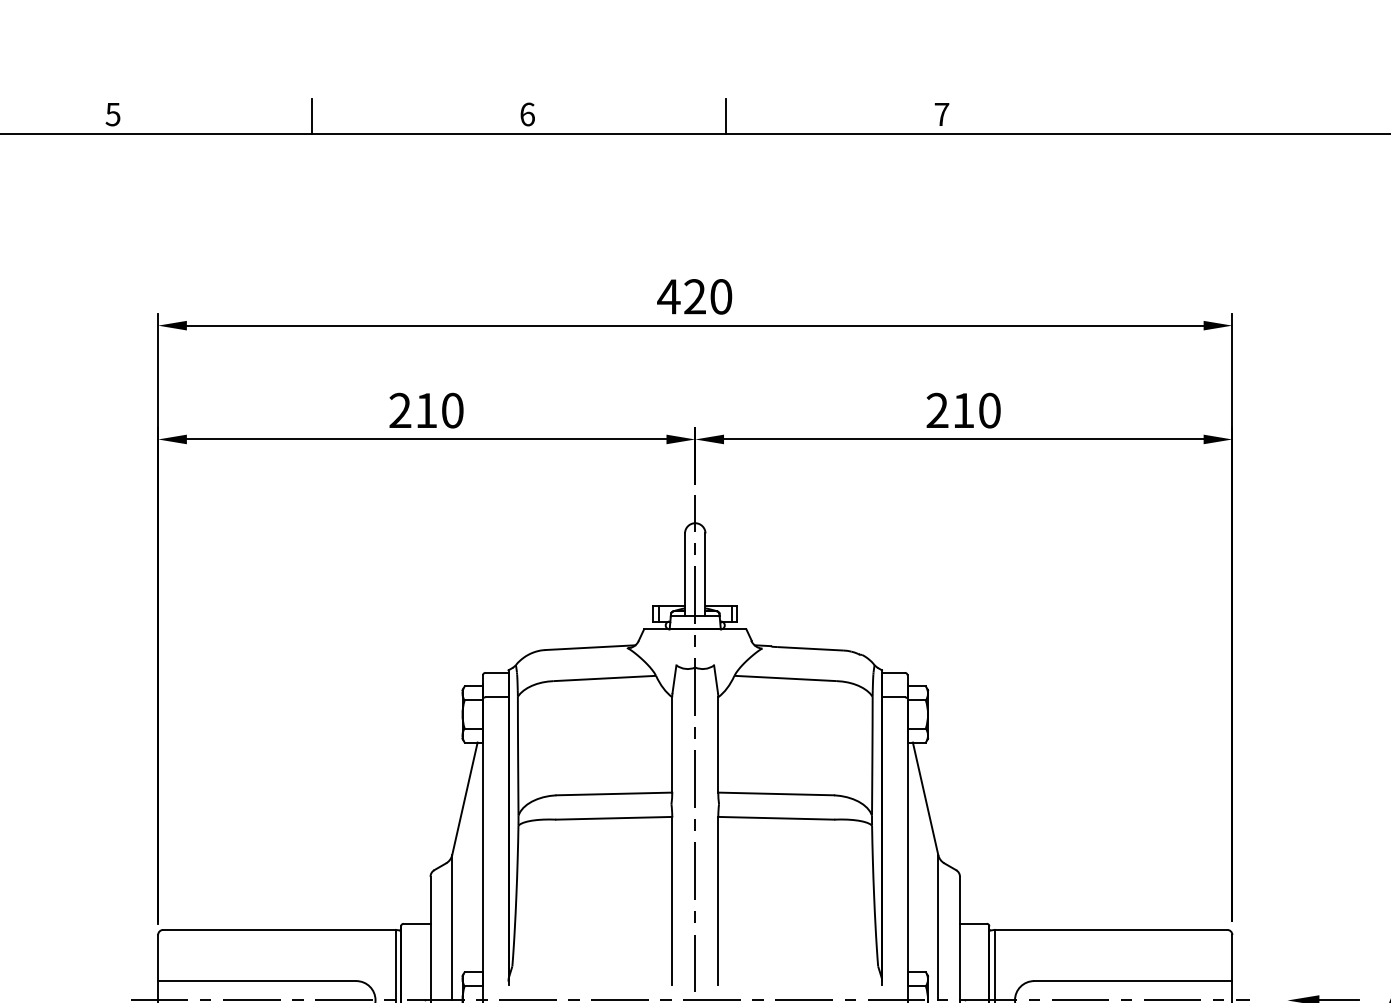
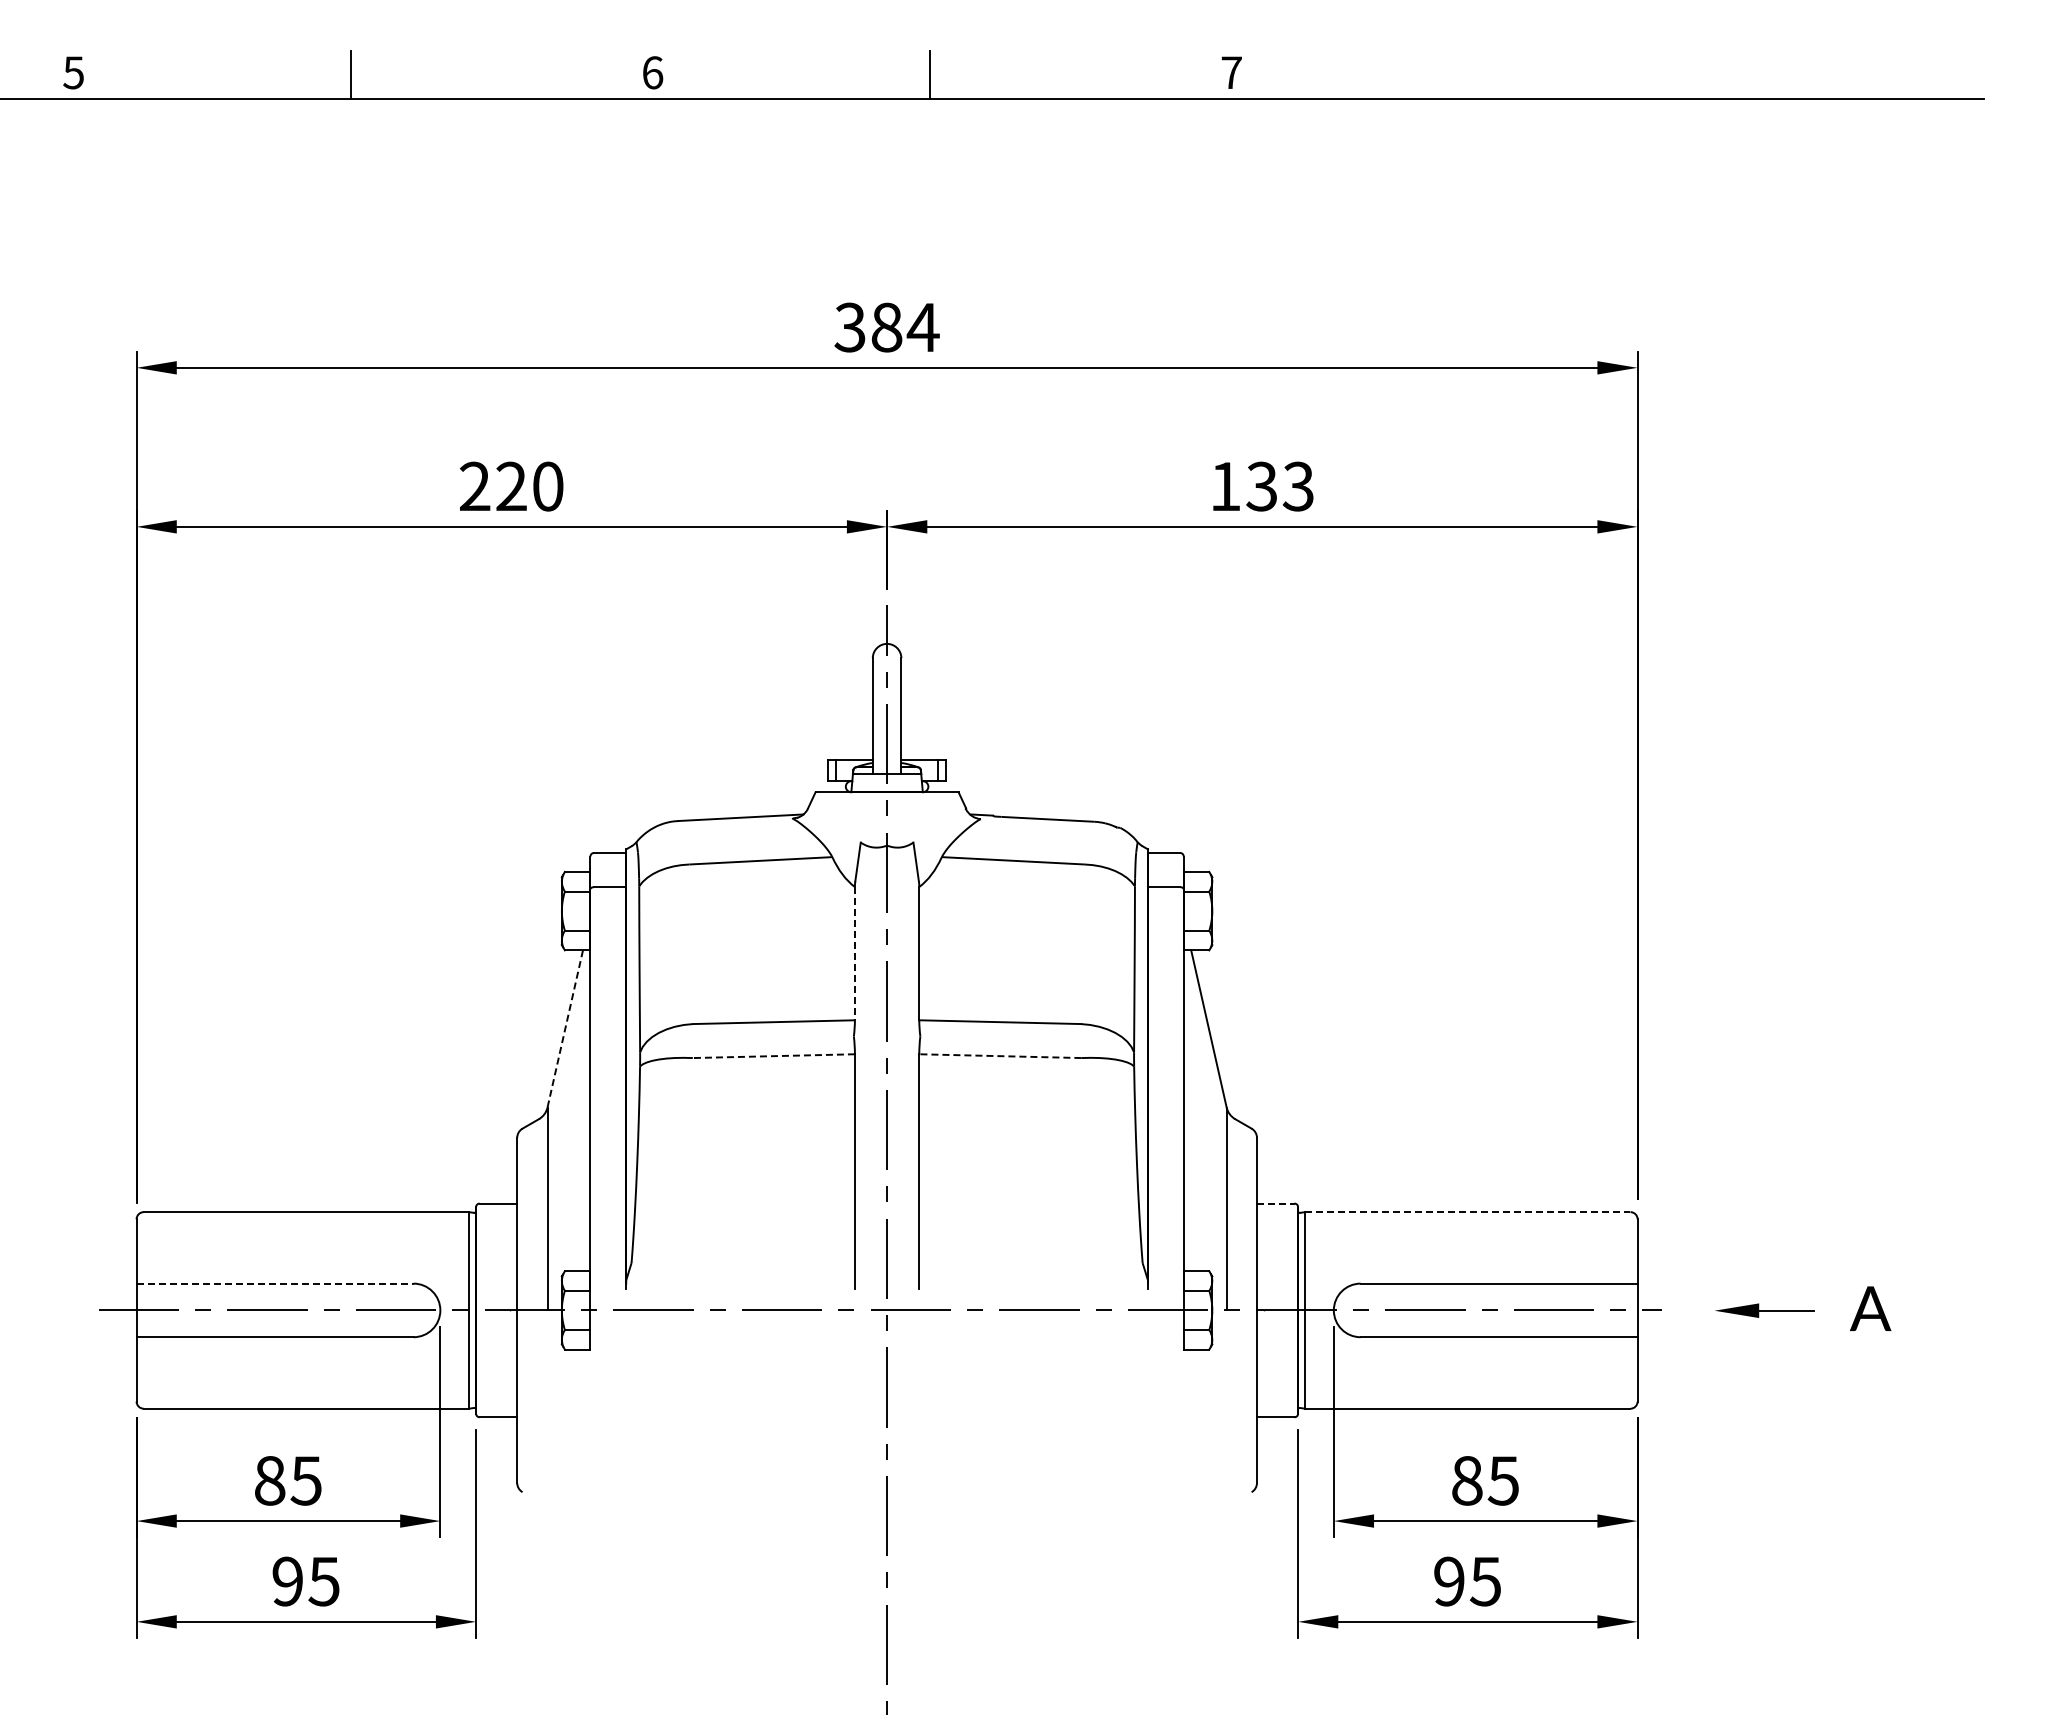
text: (694, 296) -> (886, 327), 420 -> 384
text: (426, 409) -> (511, 485), 210 -> 220
text: (963, 410) -> (1261, 486), 210 -> 133
line: (671, 744) -> (854, 953), solid -> dashed
line: (465, 798) -> (565, 1028), solid -> dashed
line: (613, 818) -> (773, 1056), solid -> dashed
line: (775, 818) -> (999, 1056), solid -> dashed
line: (973, 923) -> (1275, 1203), solid -> dashed
line: (1110, 930) -> (1467, 1212), solid -> dashed
line: (257, 980) -> (275, 1283), solid -> dashed

